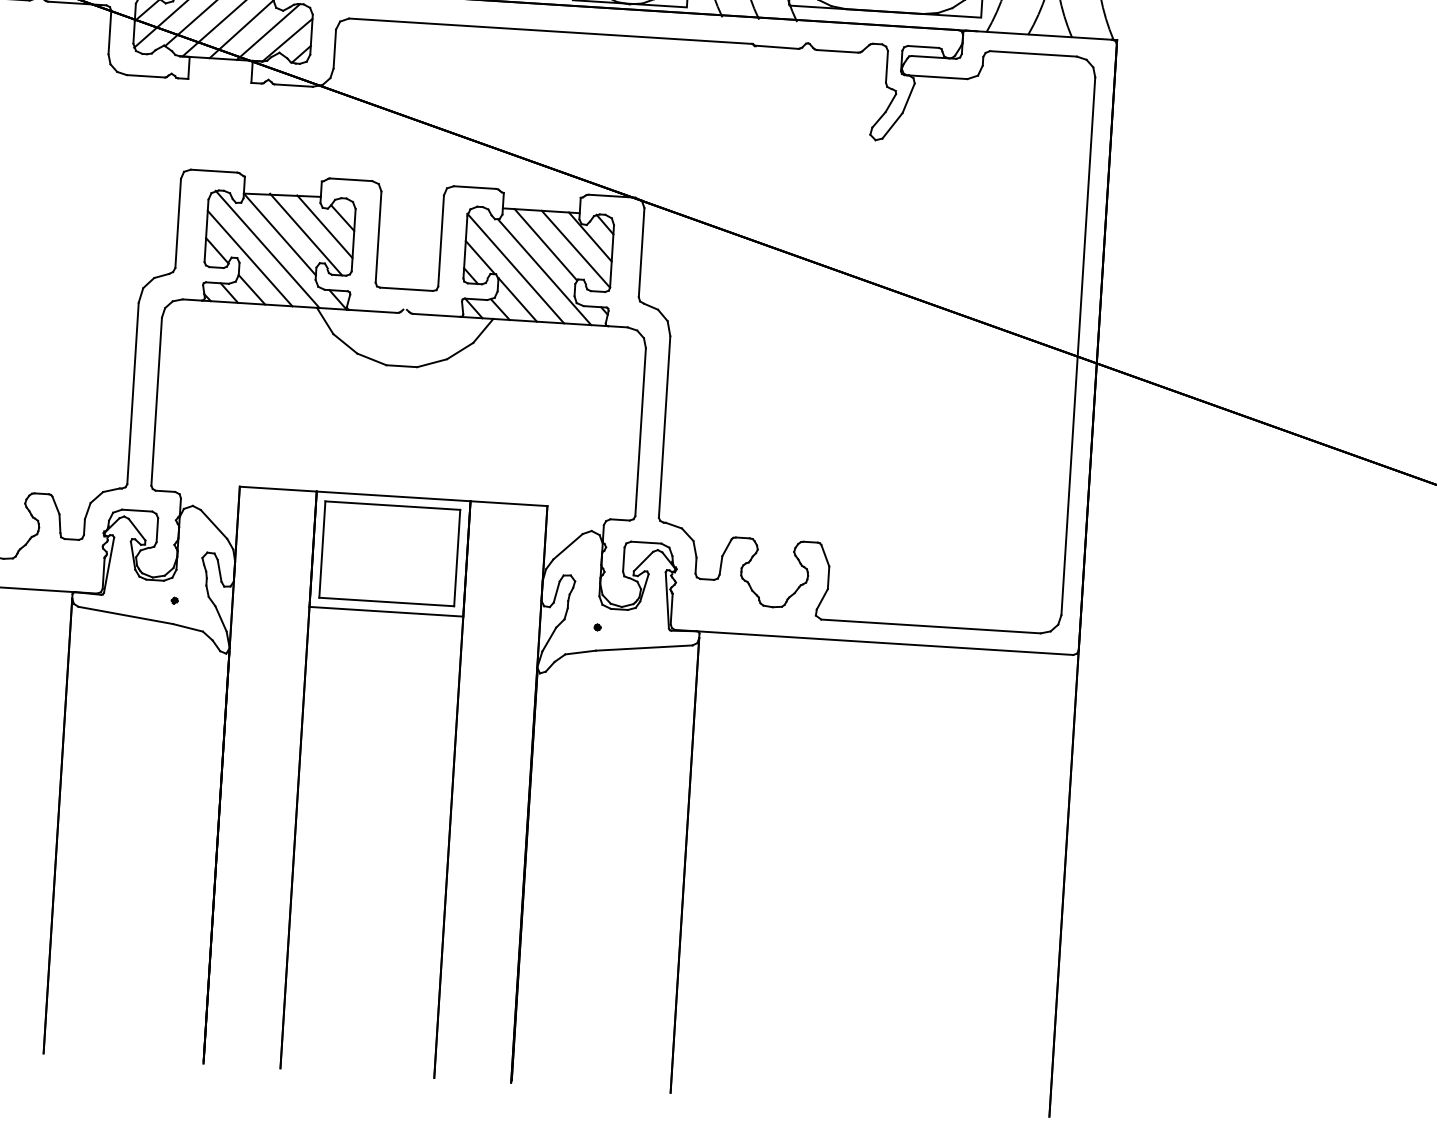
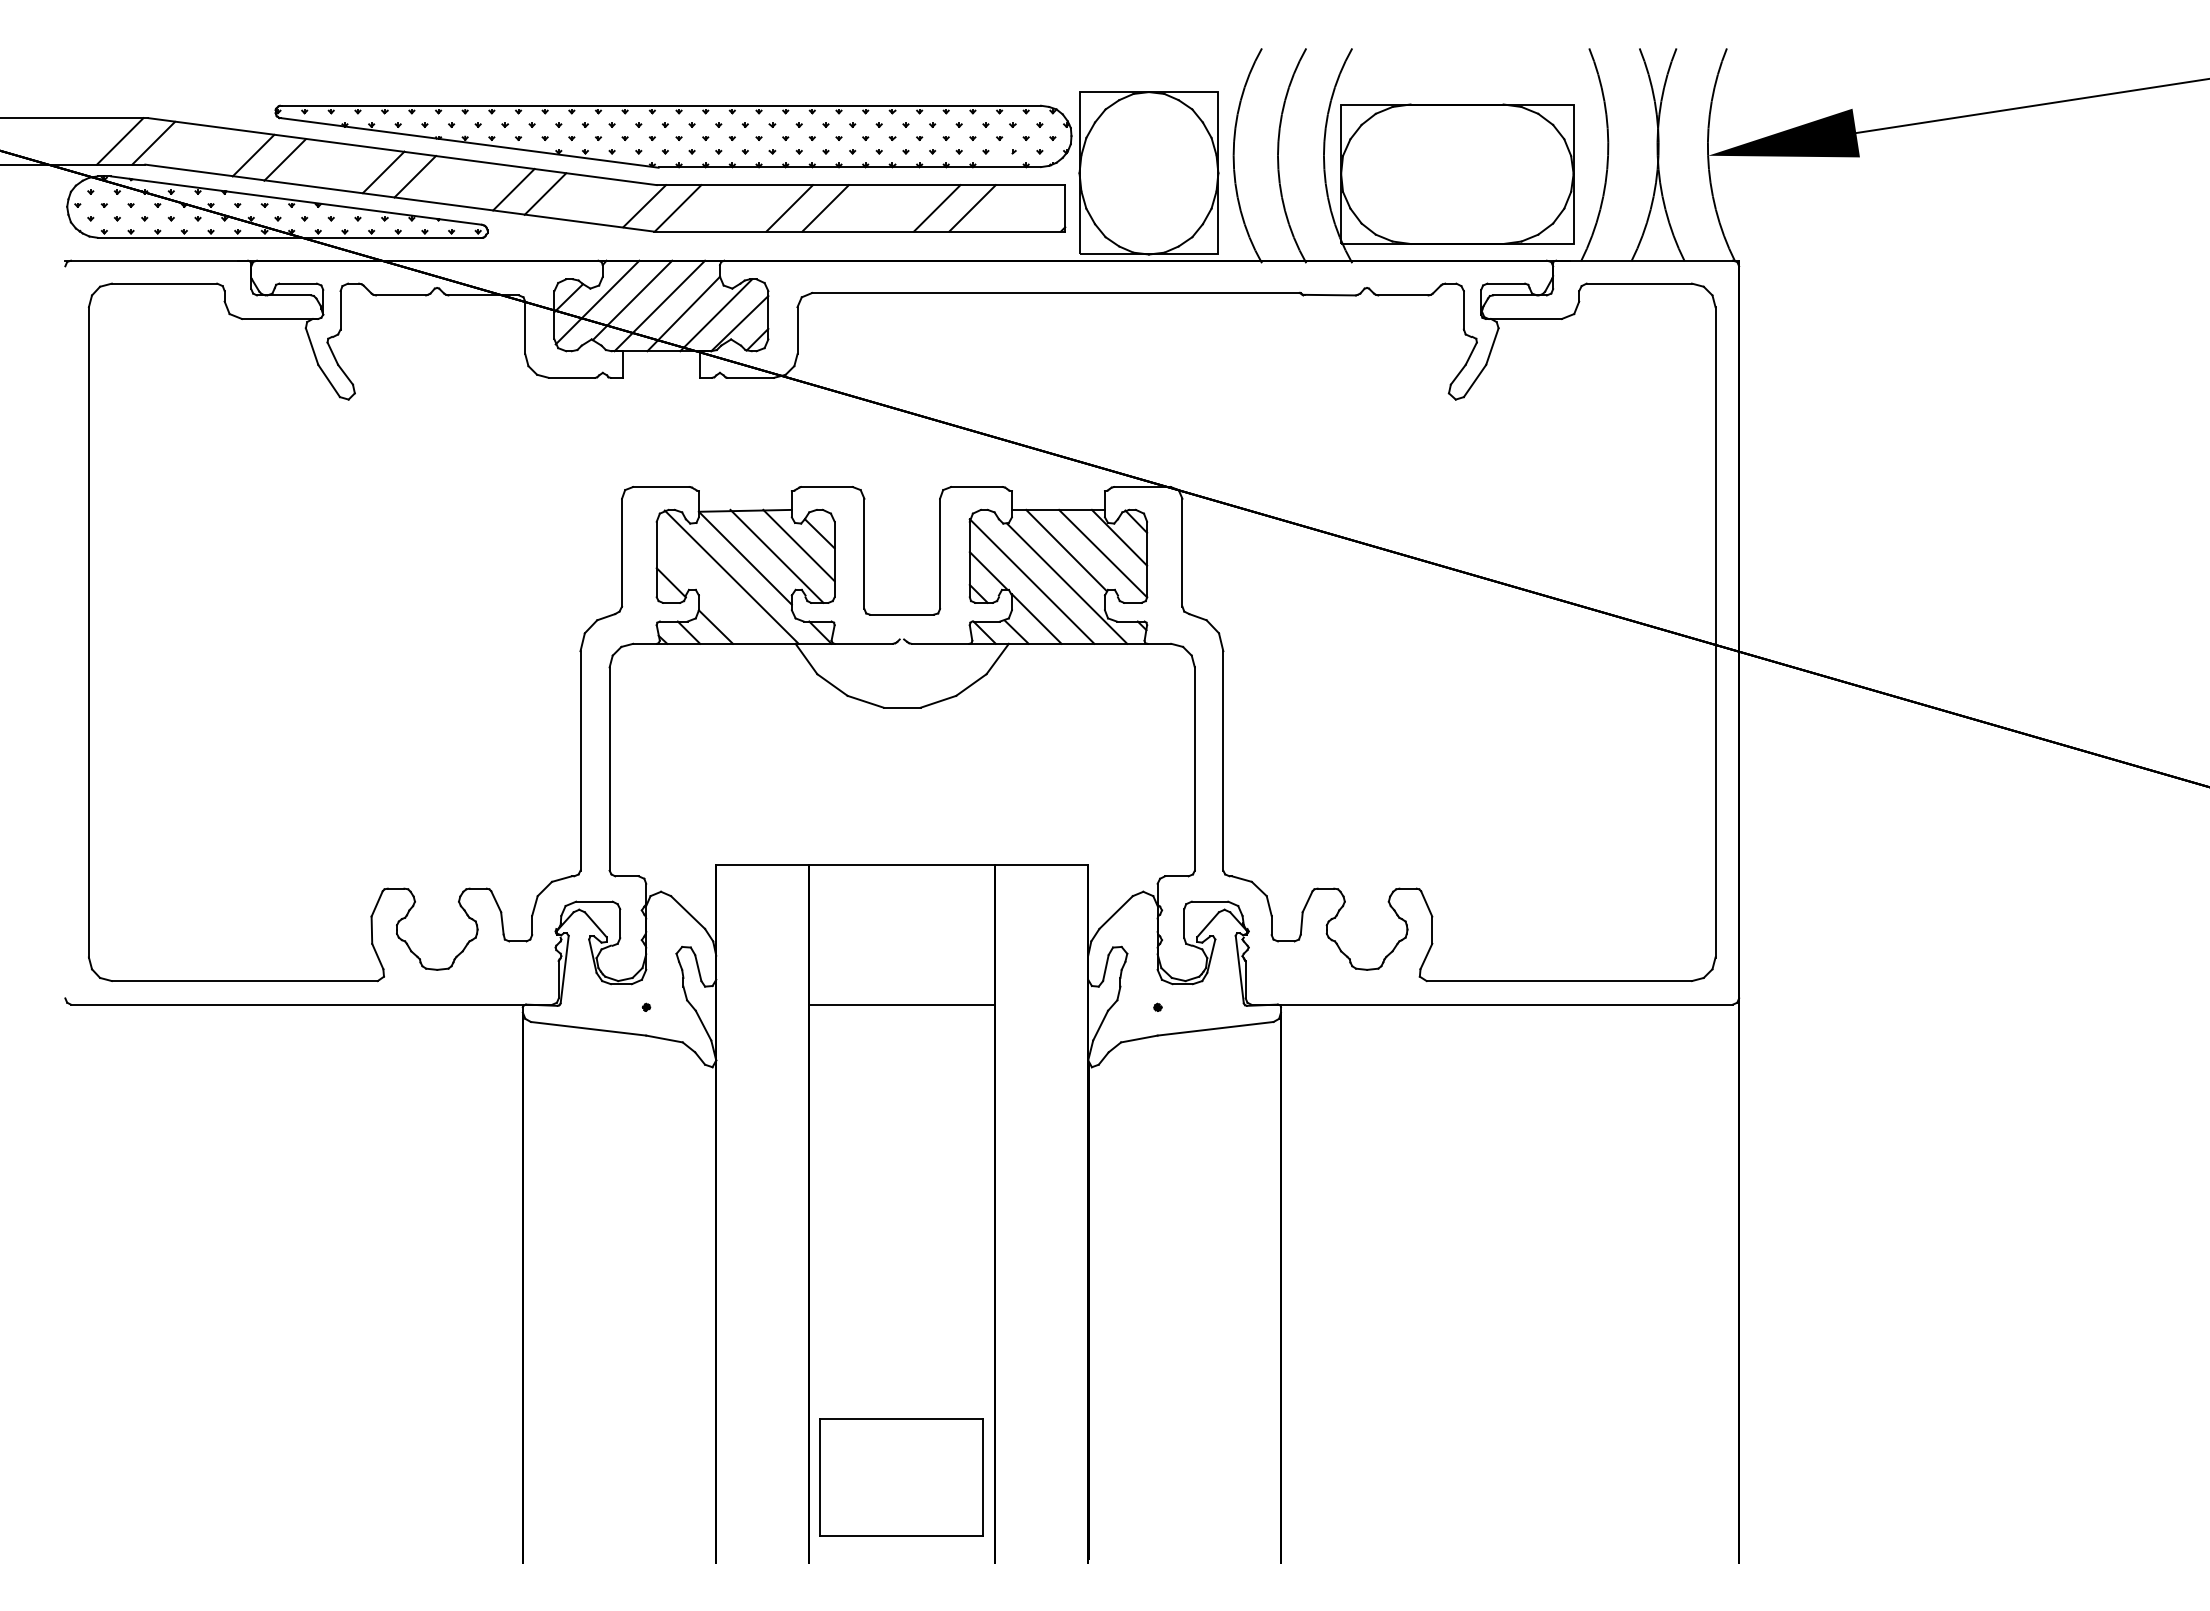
line: (249, 258) -> (710, 589), removed
part: (389, 553) -> (901, 1477), moved

